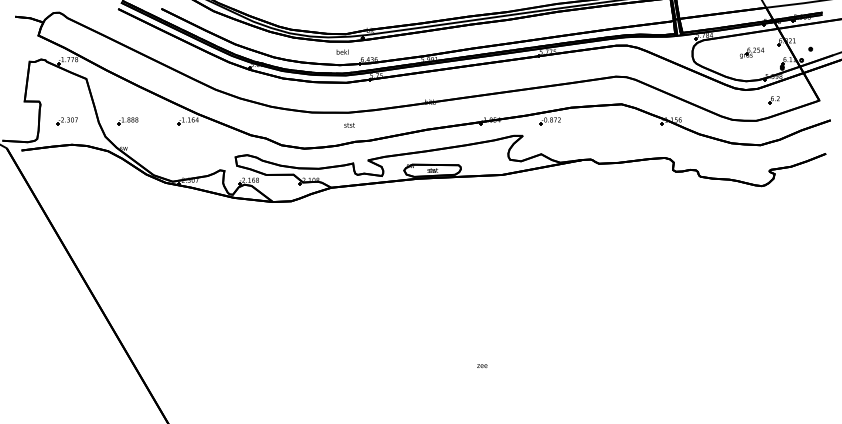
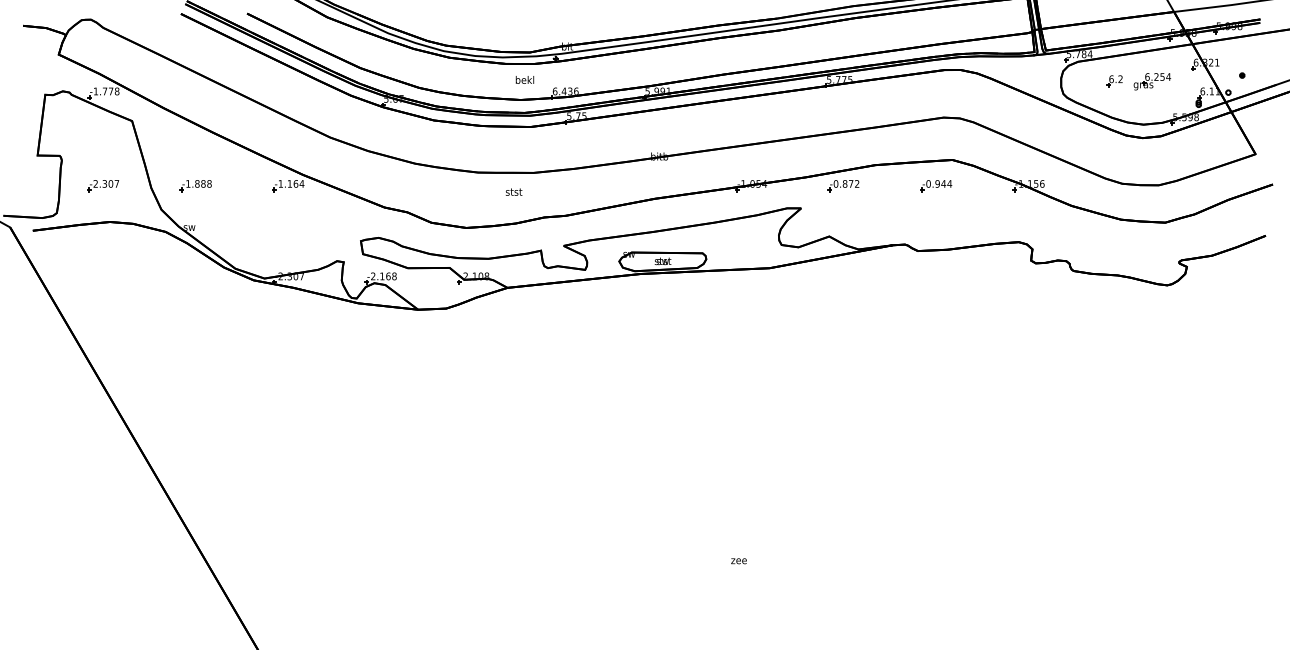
part: (773, 100) -> (1113, 82), moved
part: (610, 121) -> (935, 186), added
text: (349, 125) -> (513, 192), moved

